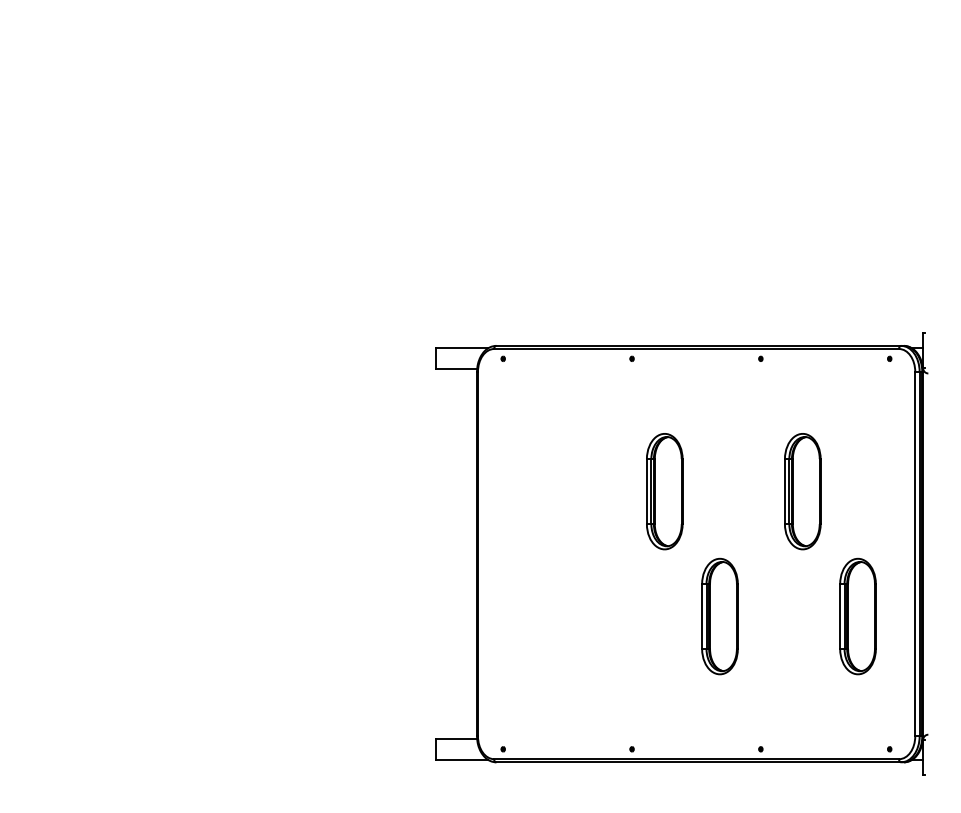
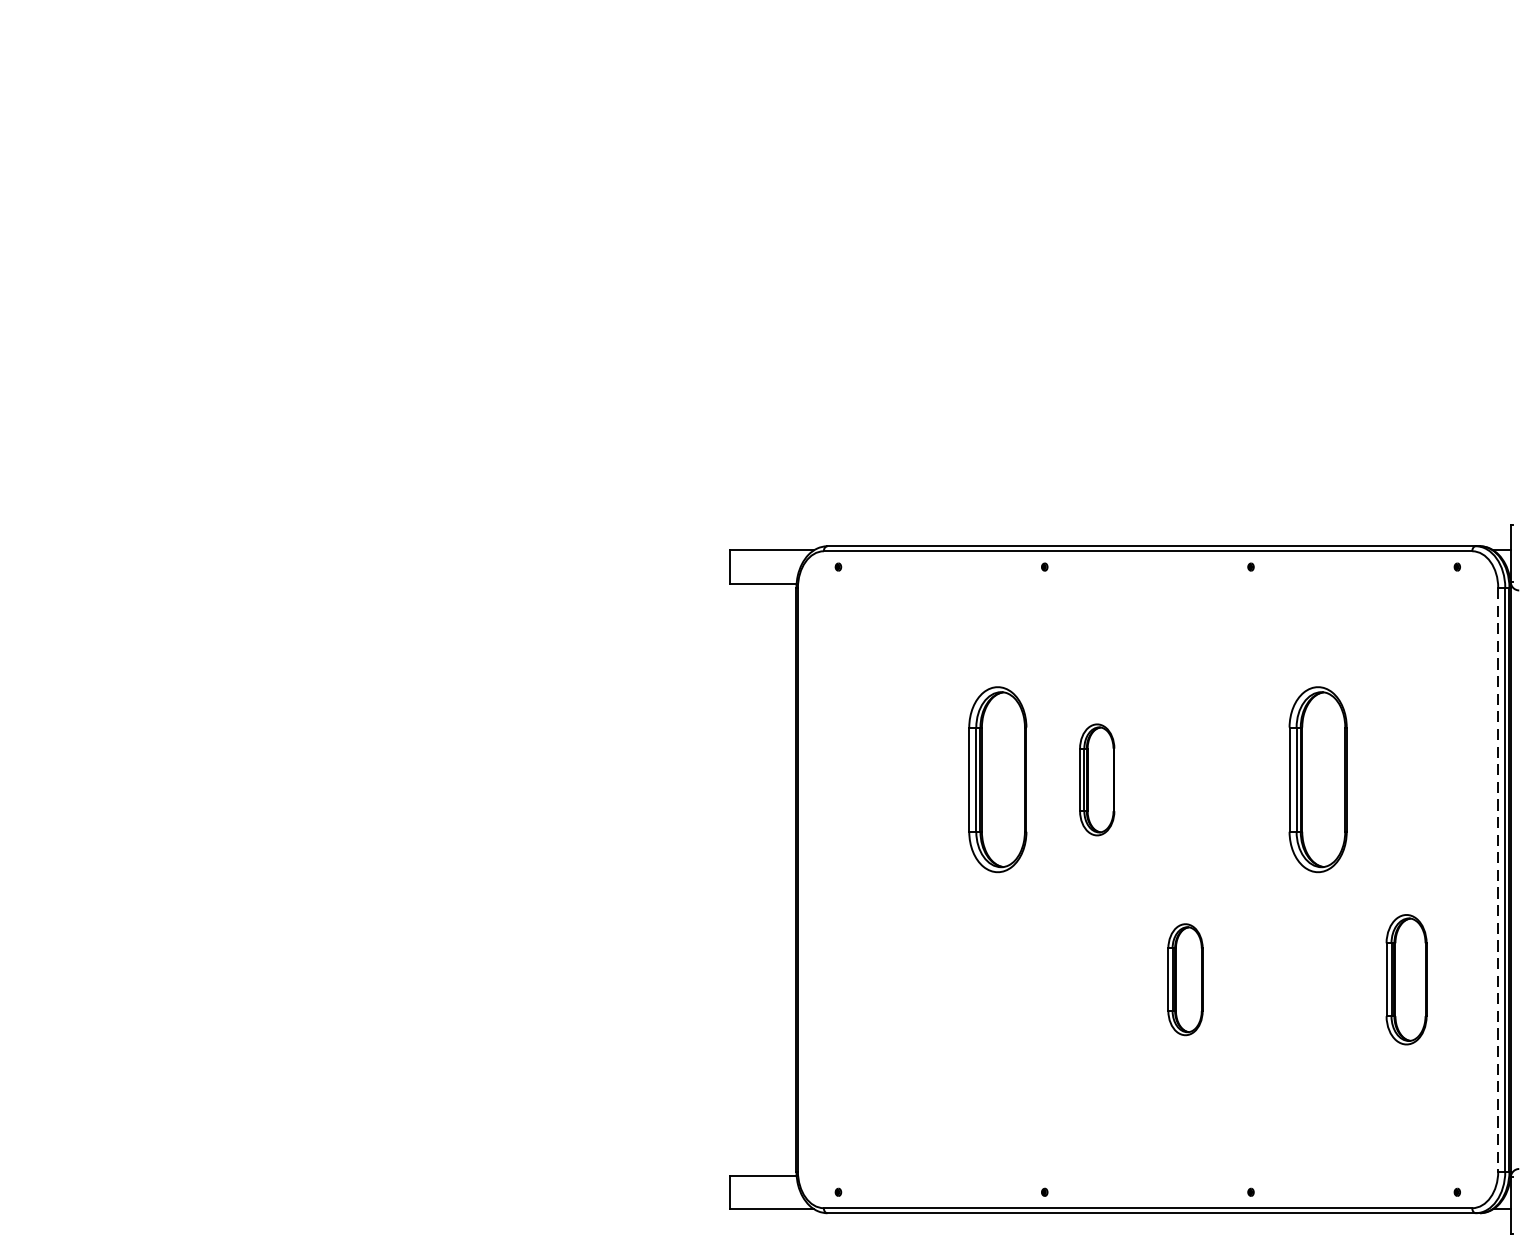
part: (602, 491) -> (997, 779), added
part: (664, 491) -> (1096, 779), size x0.6
line: (915, 554) -> (1498, 880), solid -> dashed
part: (719, 616) -> (1184, 979), size x0.6
part: (857, 616) -> (1405, 979), size x0.7

